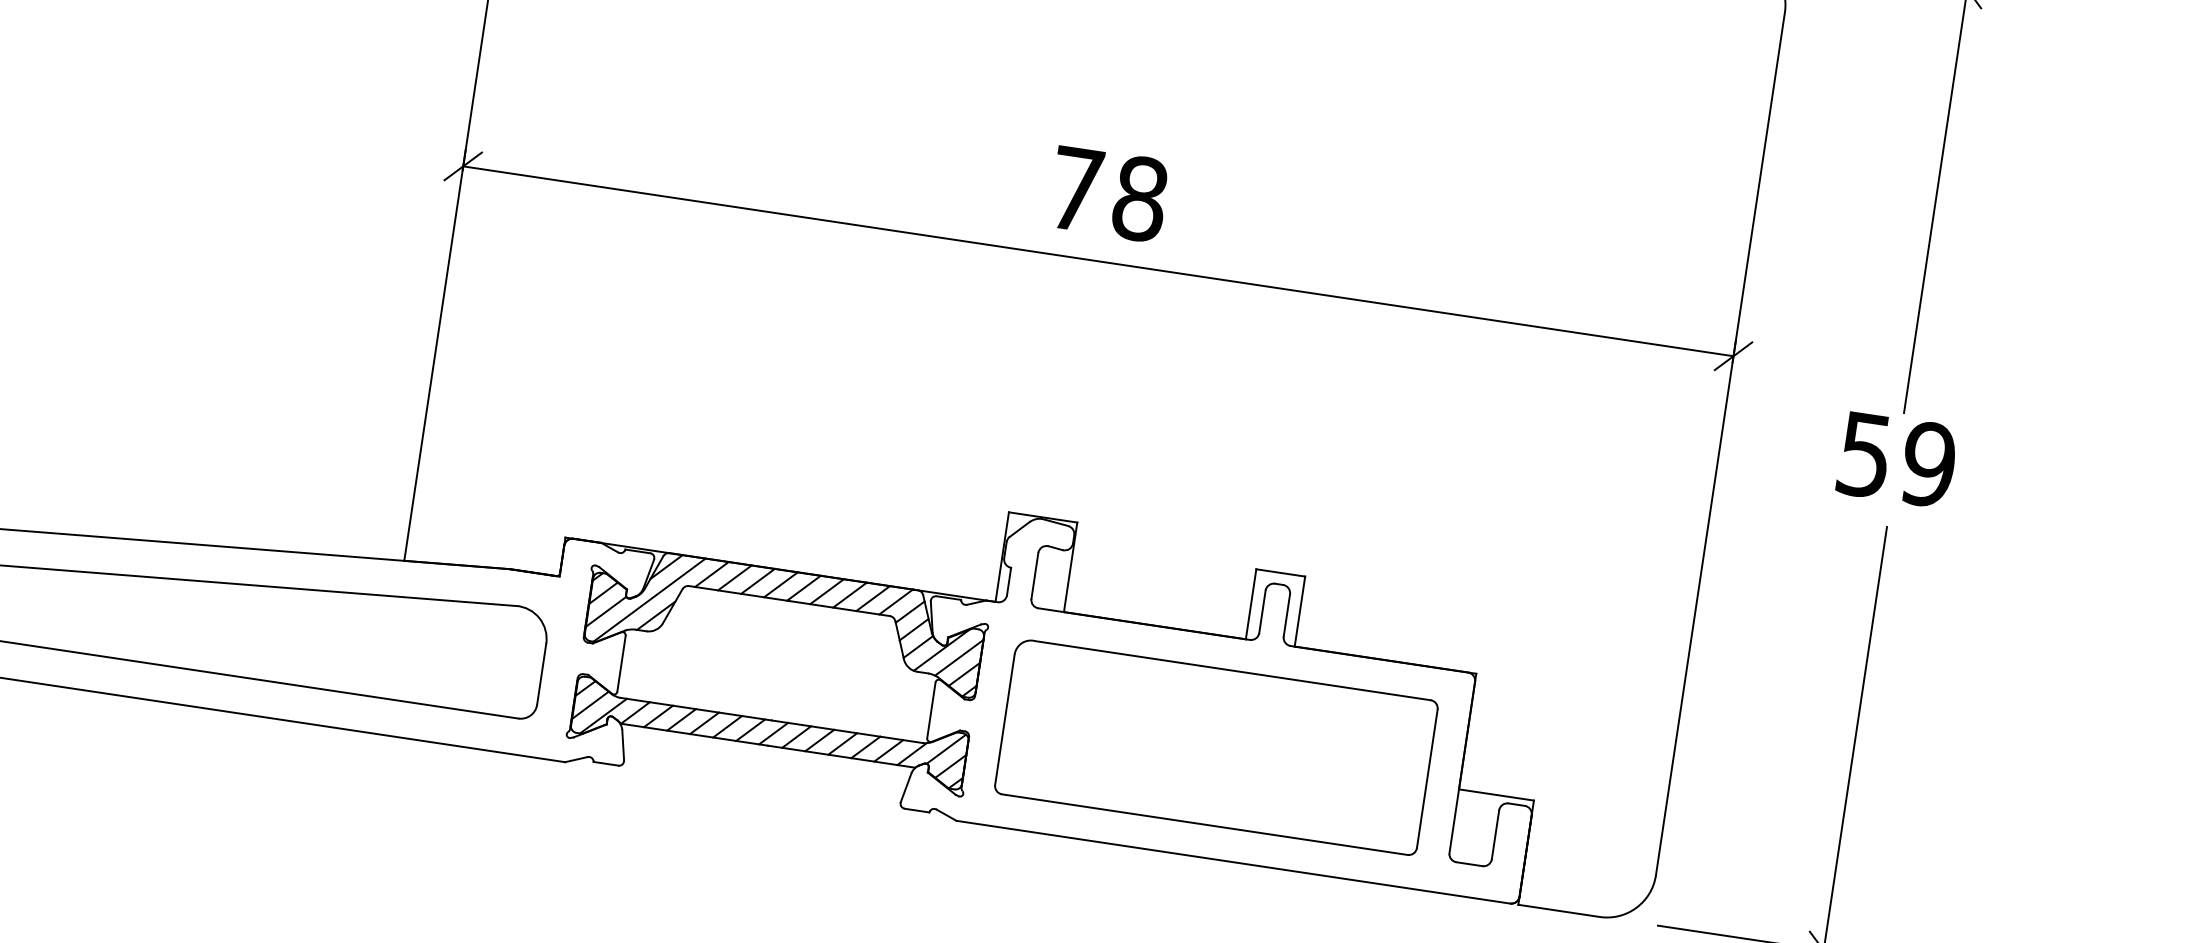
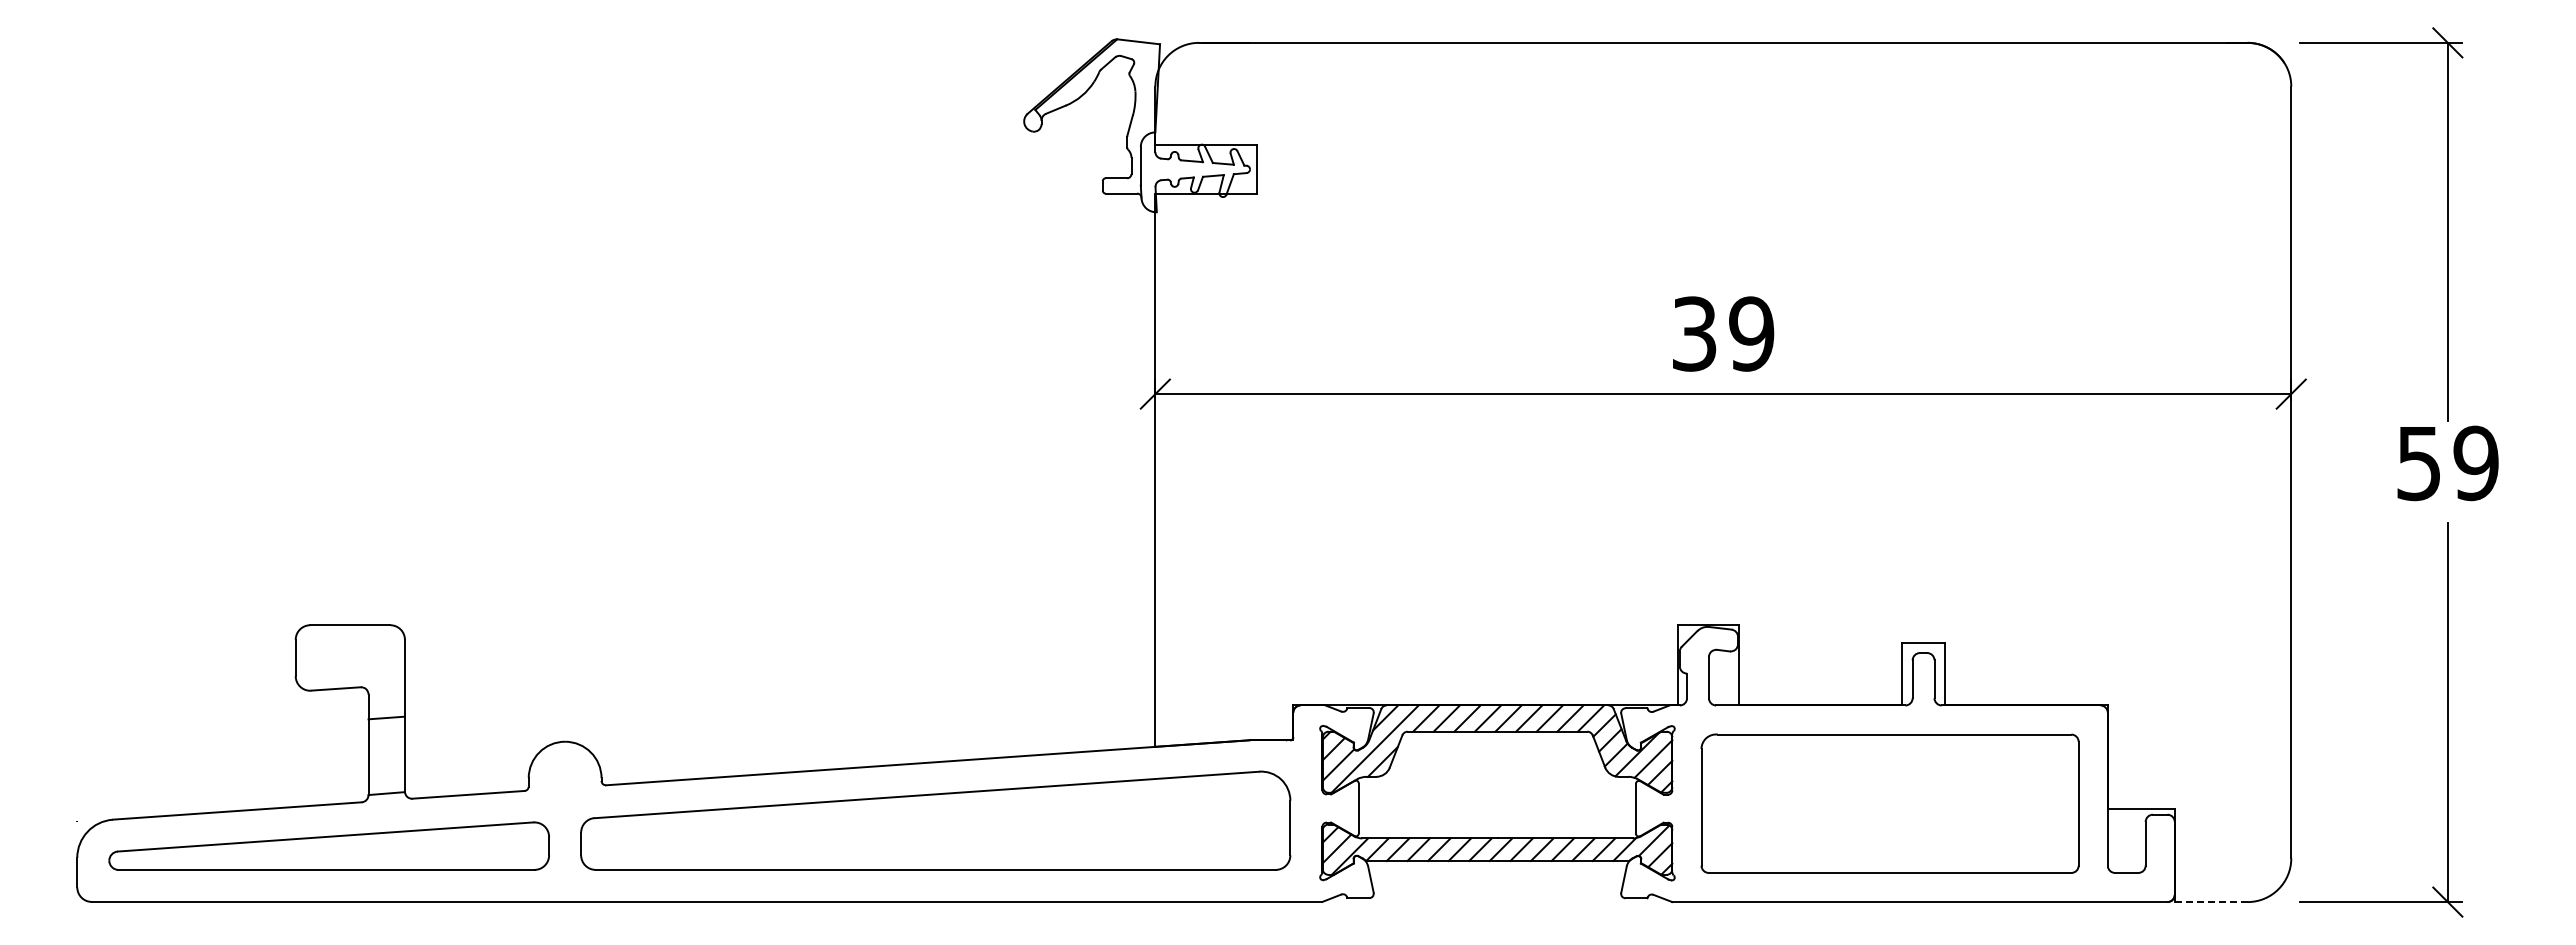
text: (1108, 193) -> (1723, 333), 78 -> 39
line: (1559, 911) -> (2211, 902), solid -> dashed

